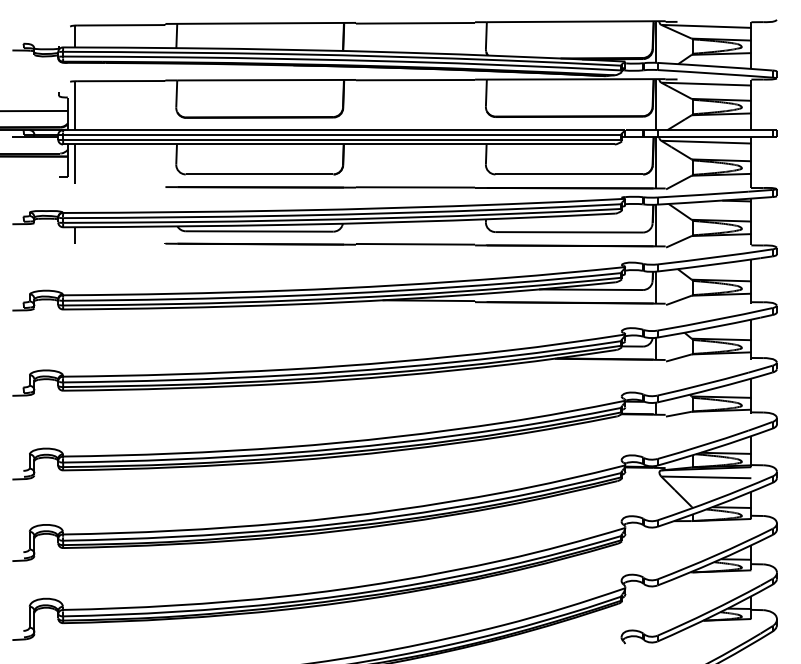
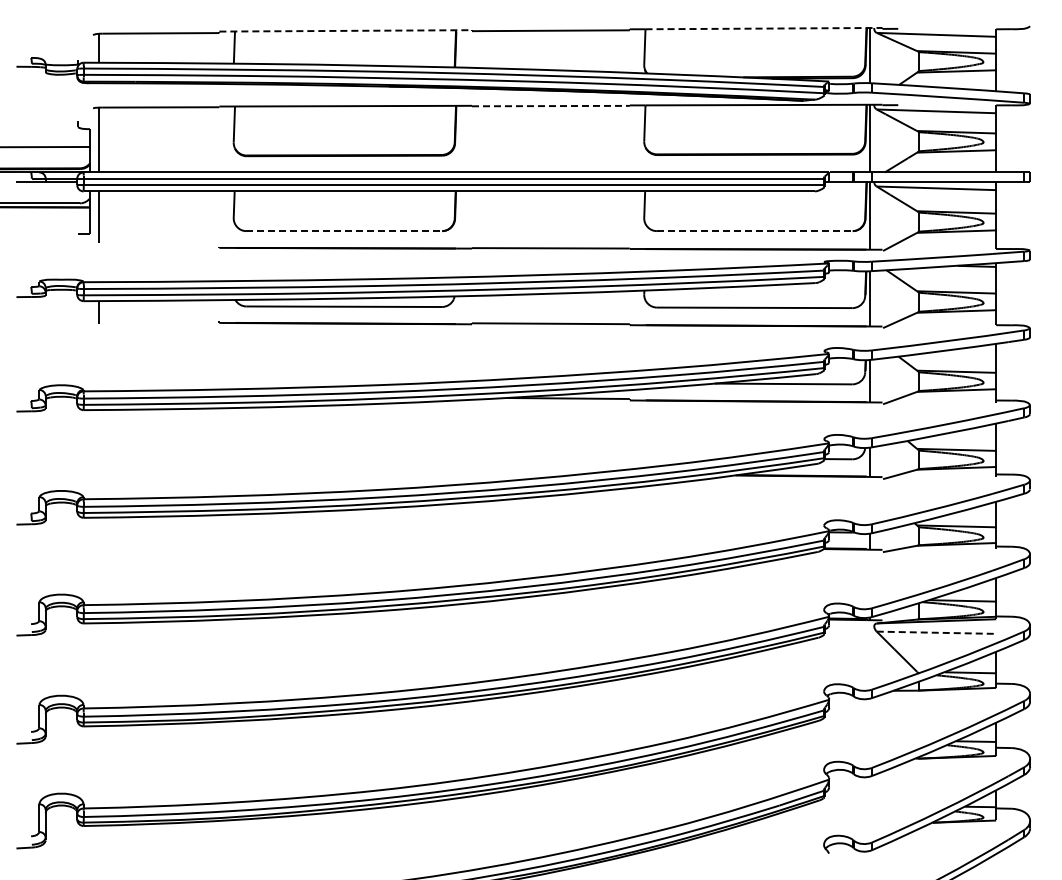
line: (576, 21) -> (764, 28), solid -> dashed
line: (261, 23) -> (346, 30), solid -> dashed
line: (415, 80) -> (550, 106), solid -> dashed
line: (259, 174) -> (344, 231), solid -> dashed
line: (569, 174) -> (754, 231), solid -> dashed
line: (706, 477) -> (936, 632), solid -> dashed

